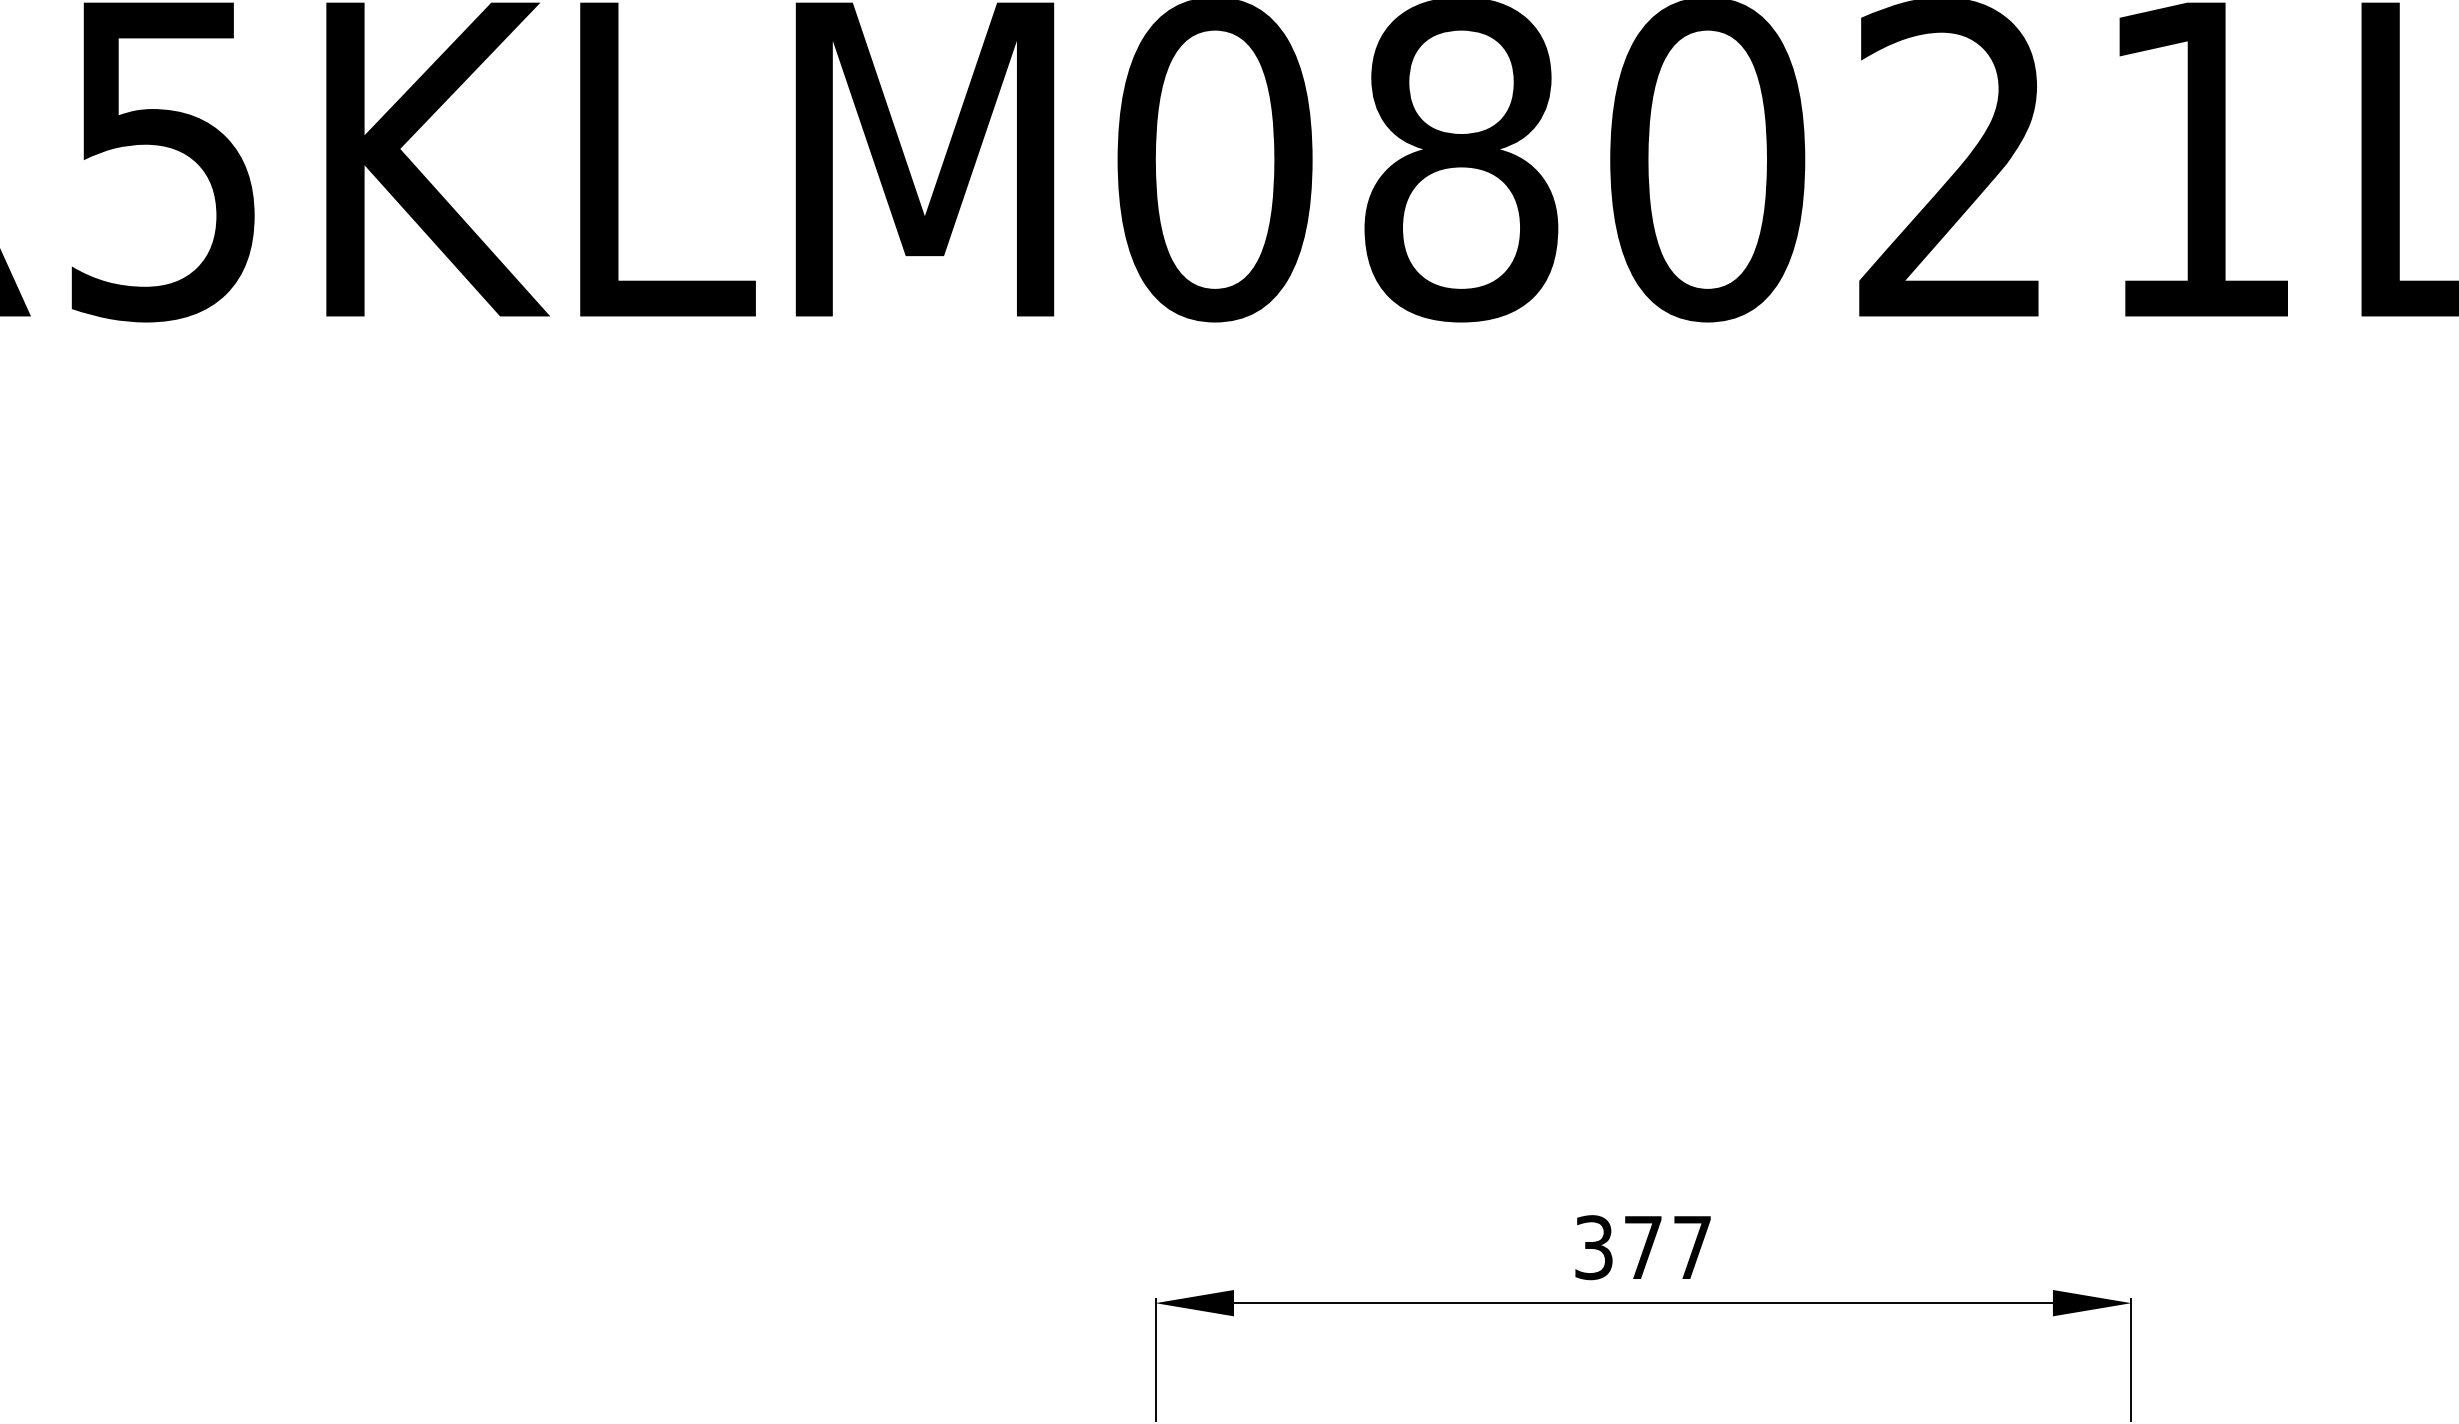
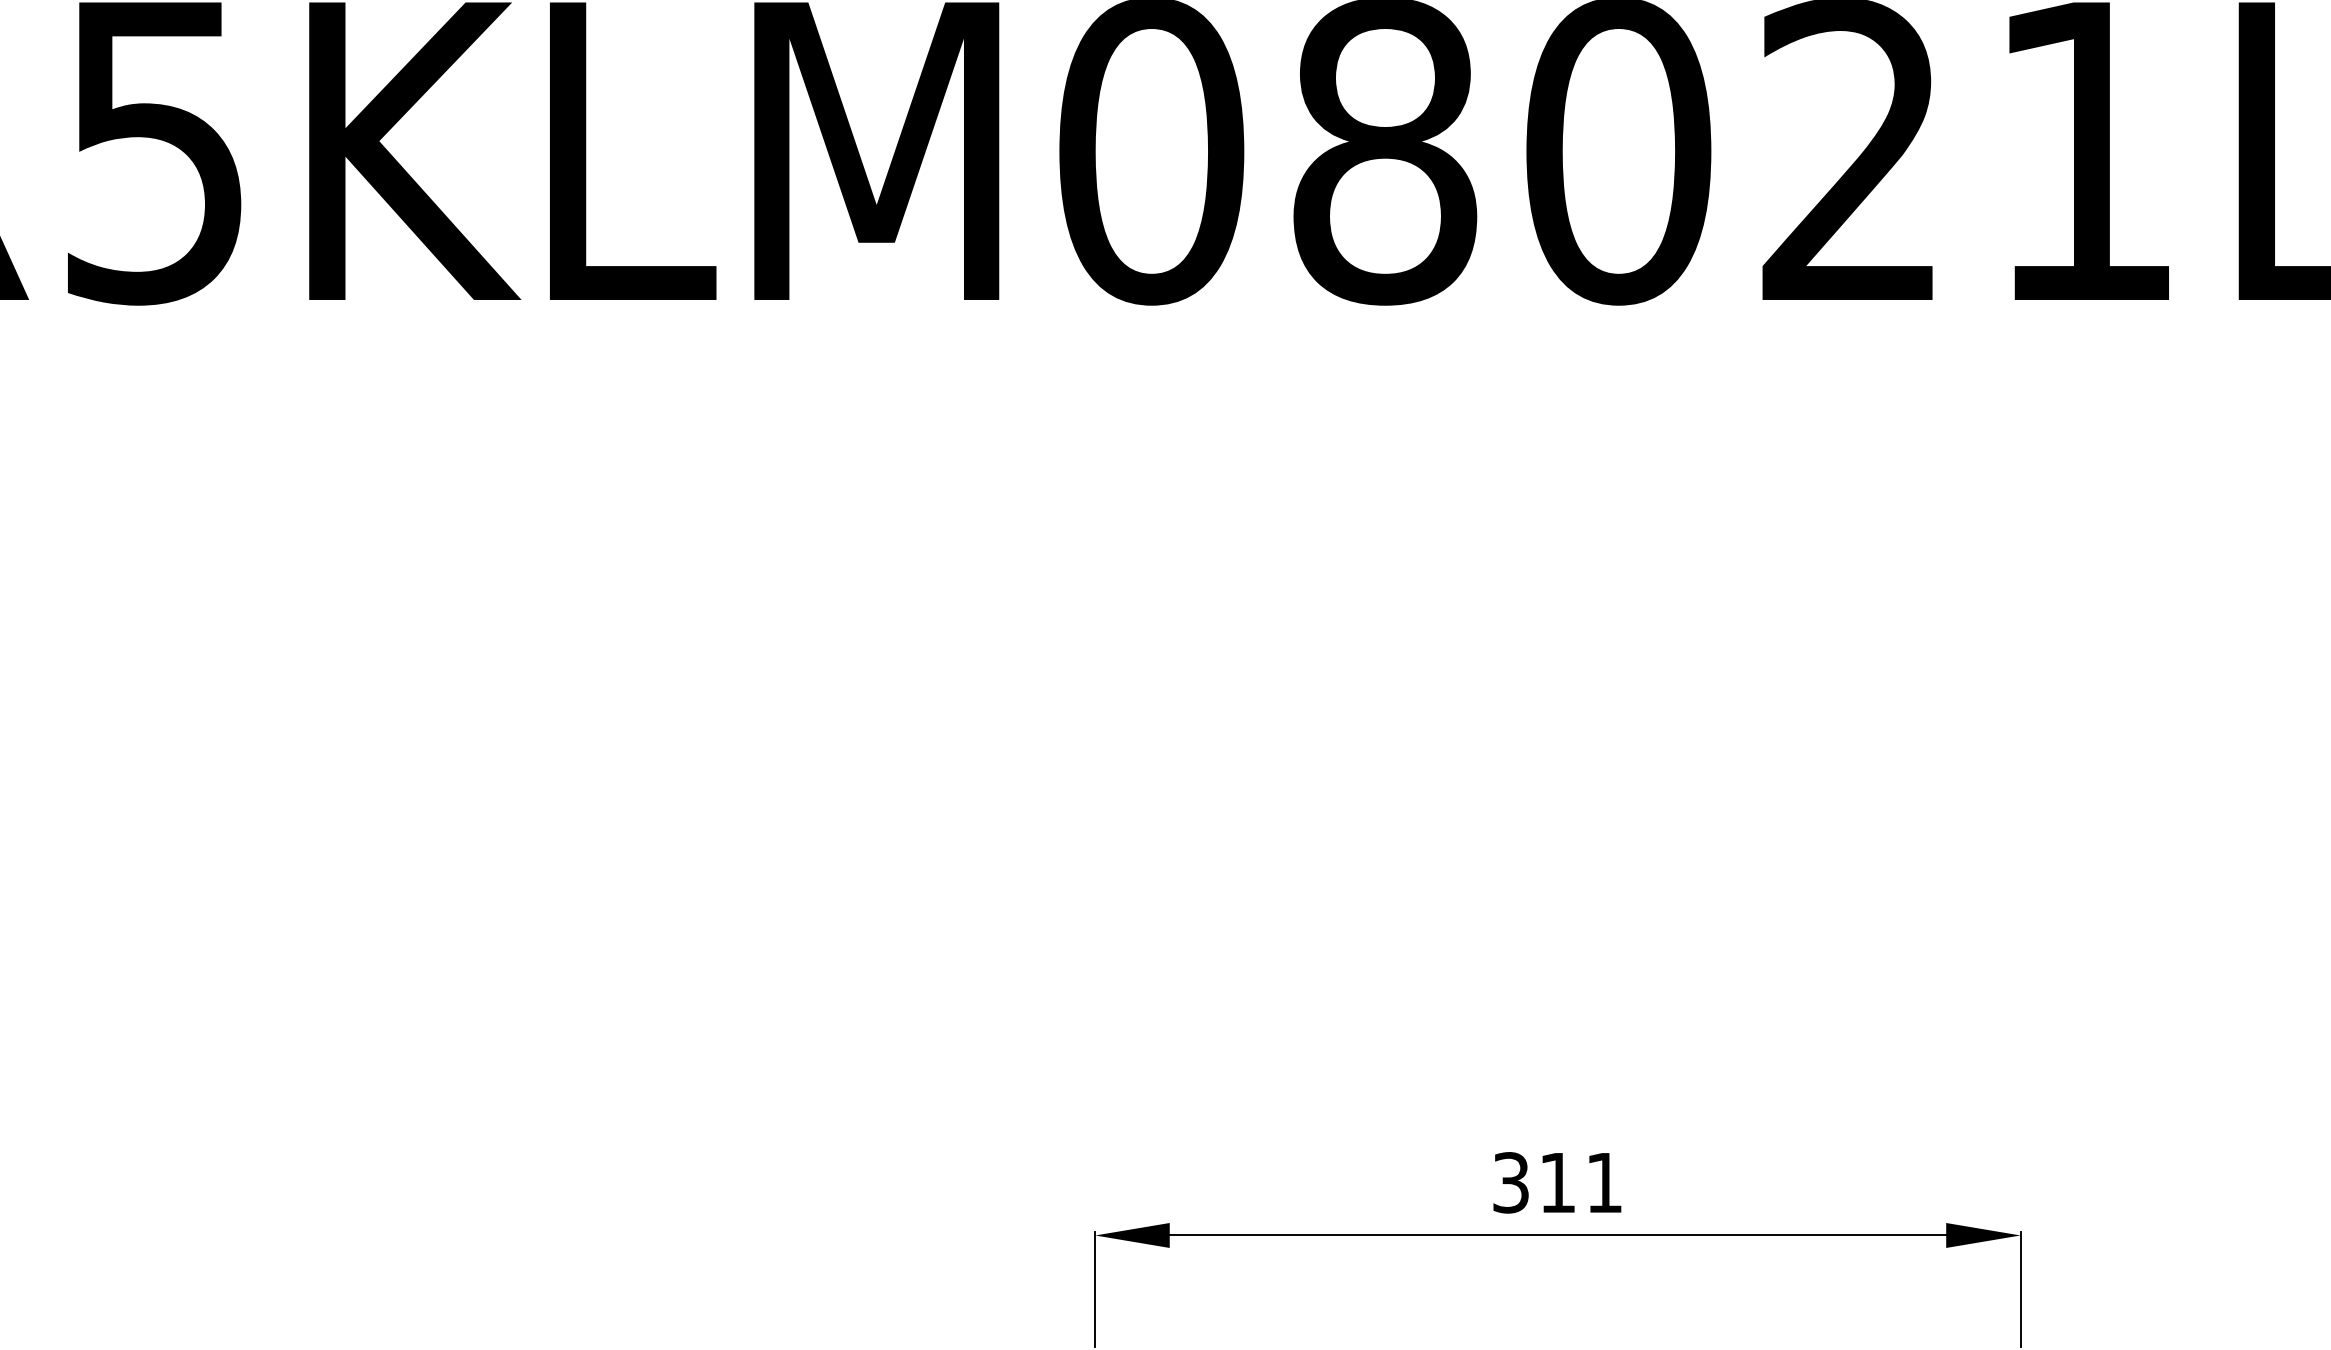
text: (1667, 1247) -> (1580, 1182), 377 -> 311

